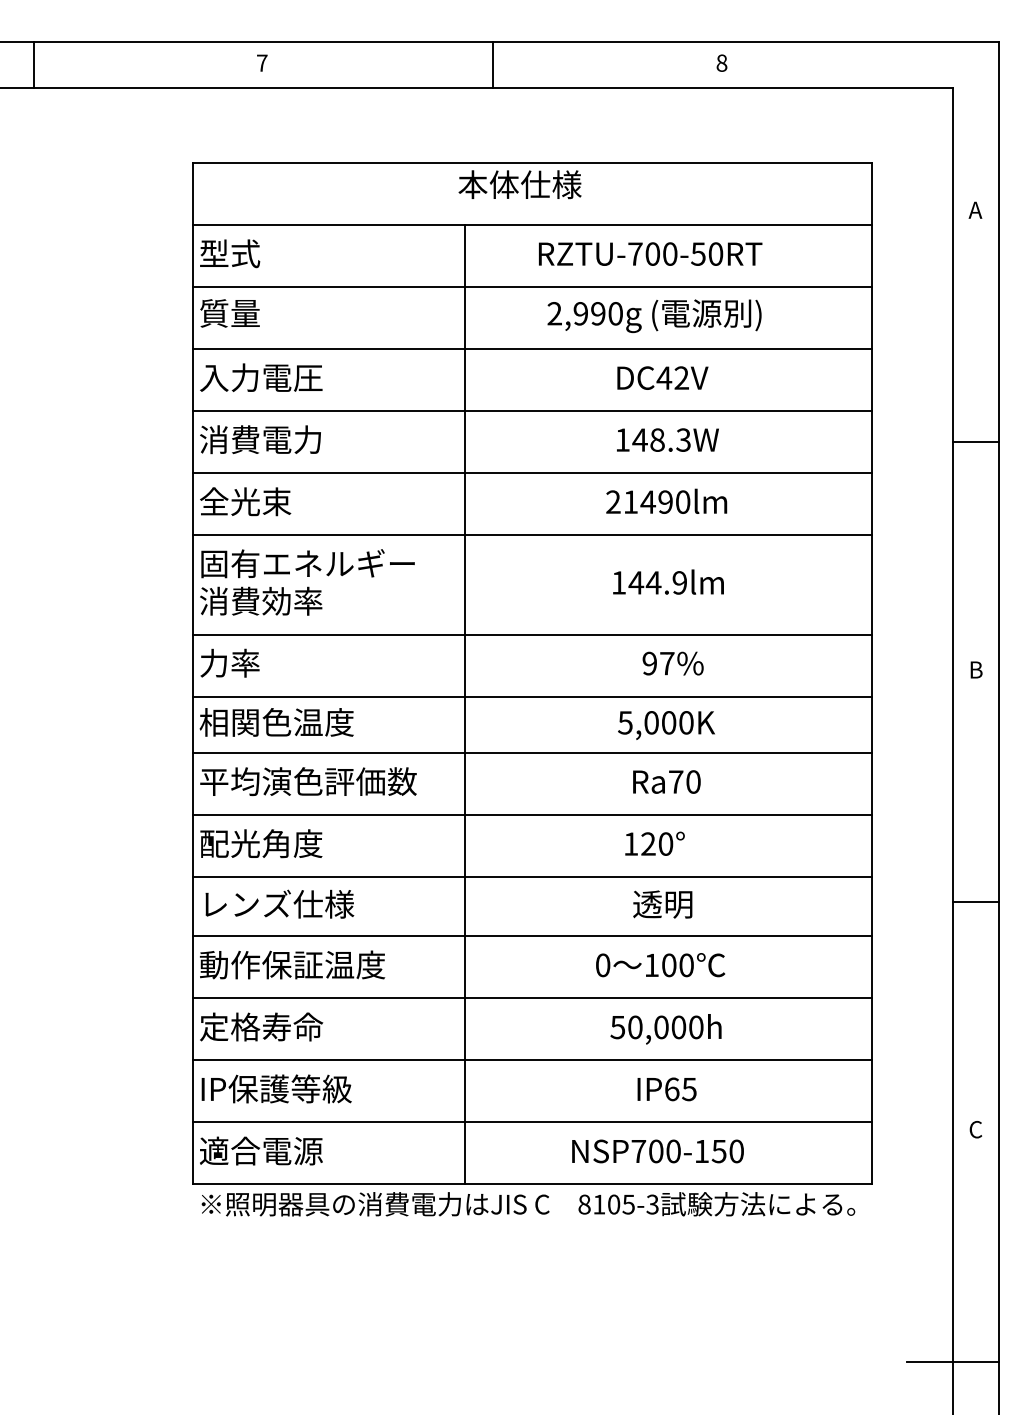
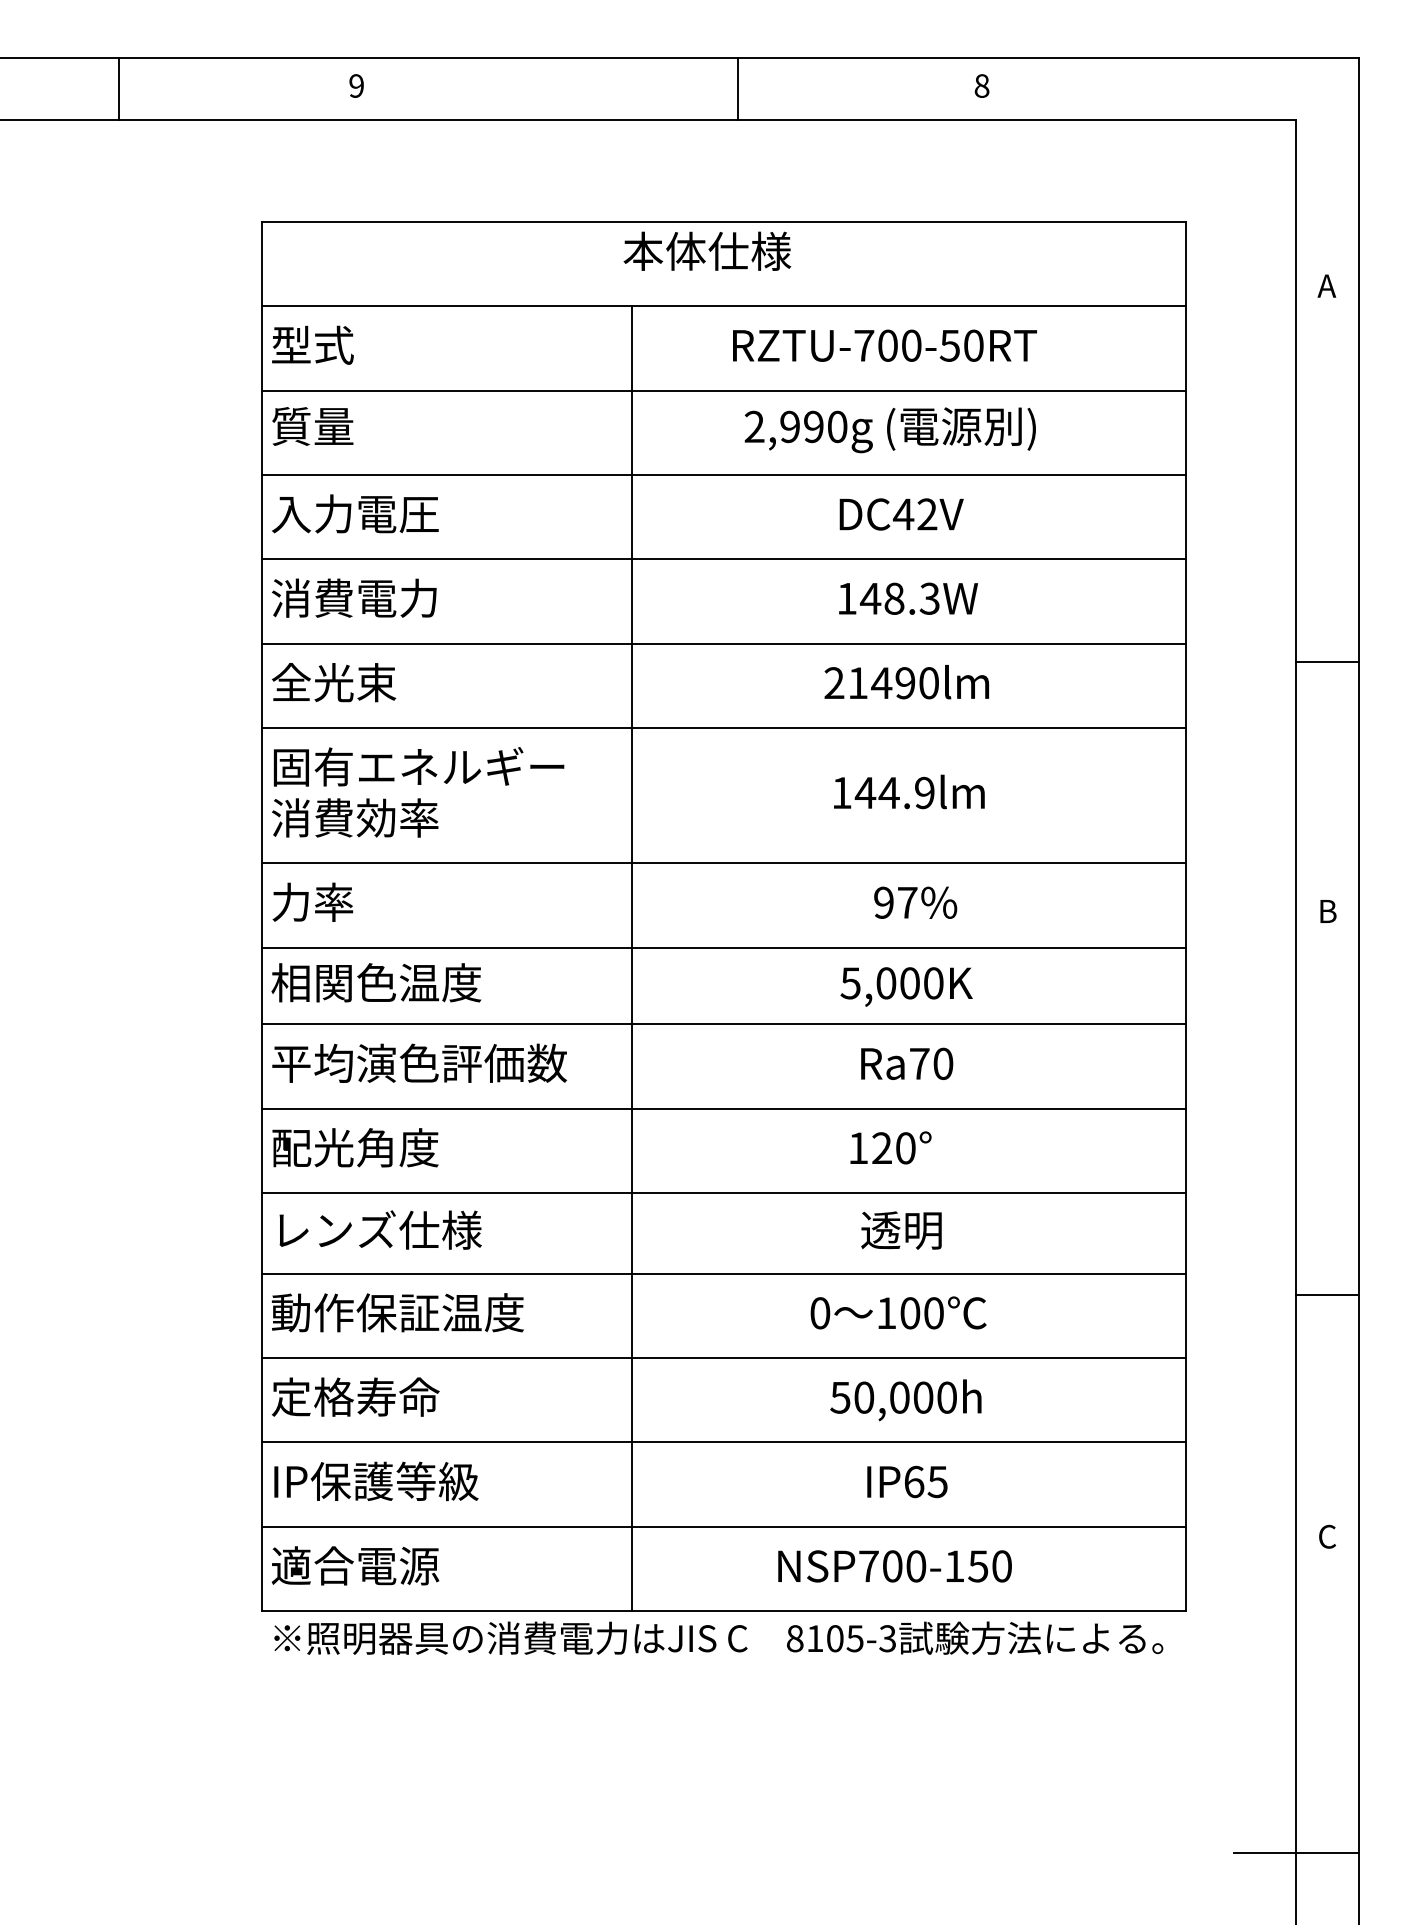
text: (262, 62) -> (357, 85), 7 -> 9
line: (33, 65) -> (118, 89), moved
line: (493, 65) -> (737, 89), moved
line: (976, 442) -> (1328, 661), moved
line: (976, 902) -> (1328, 1295), moved

